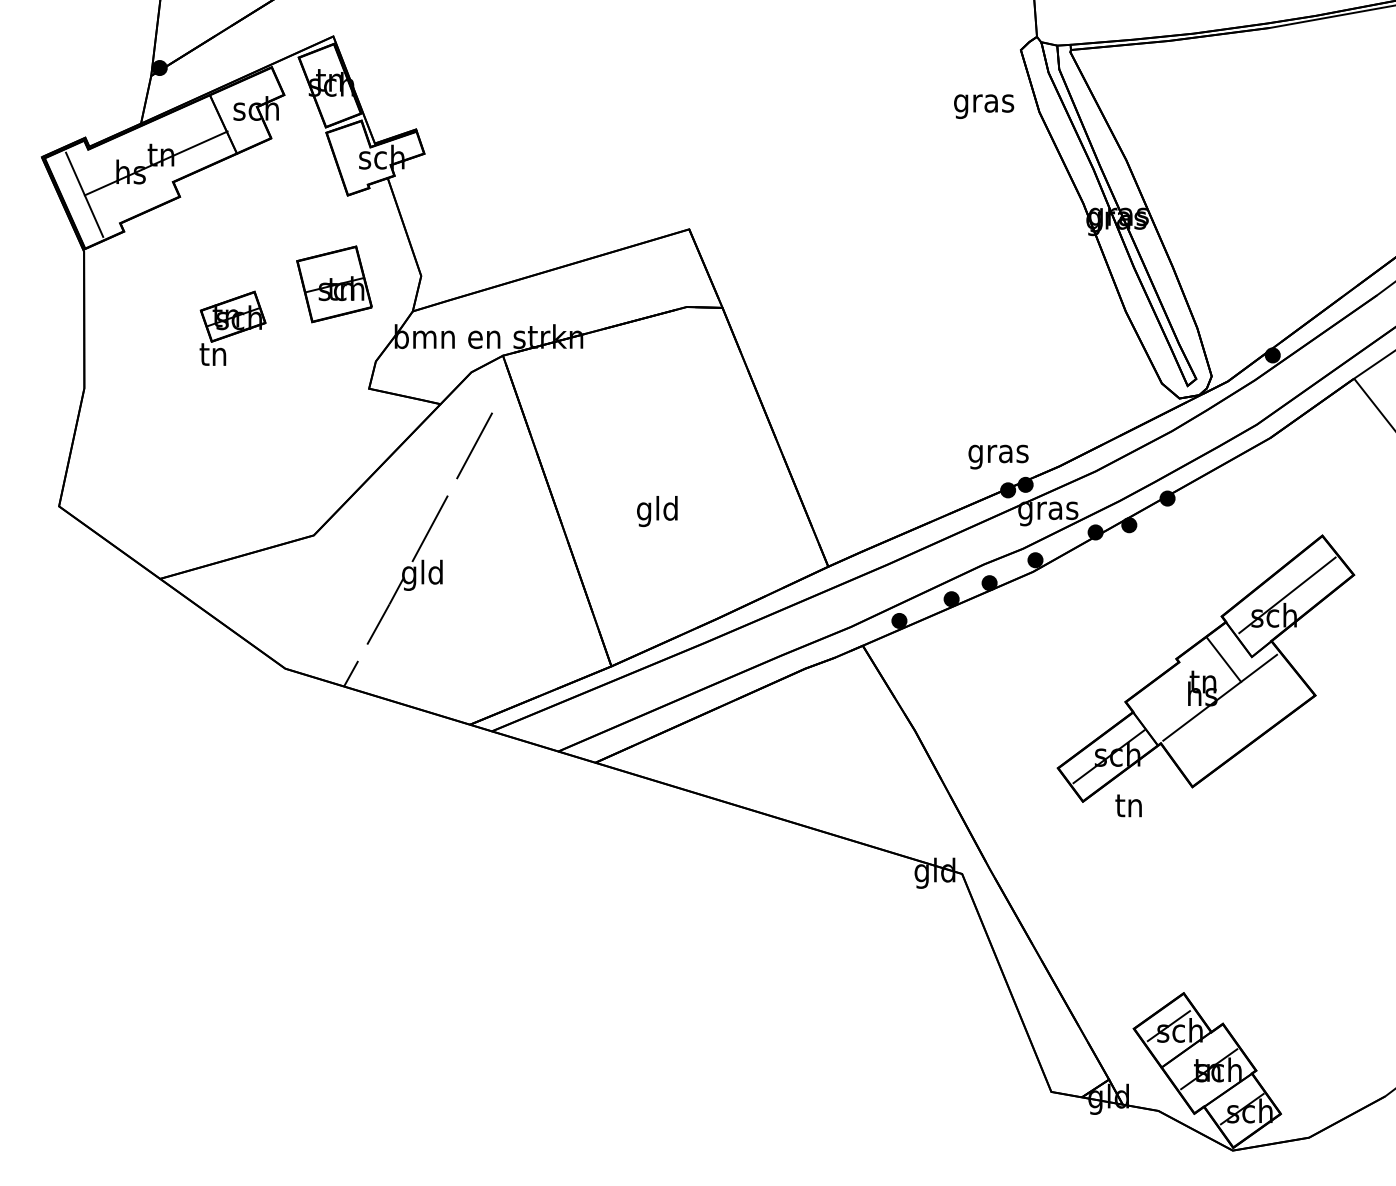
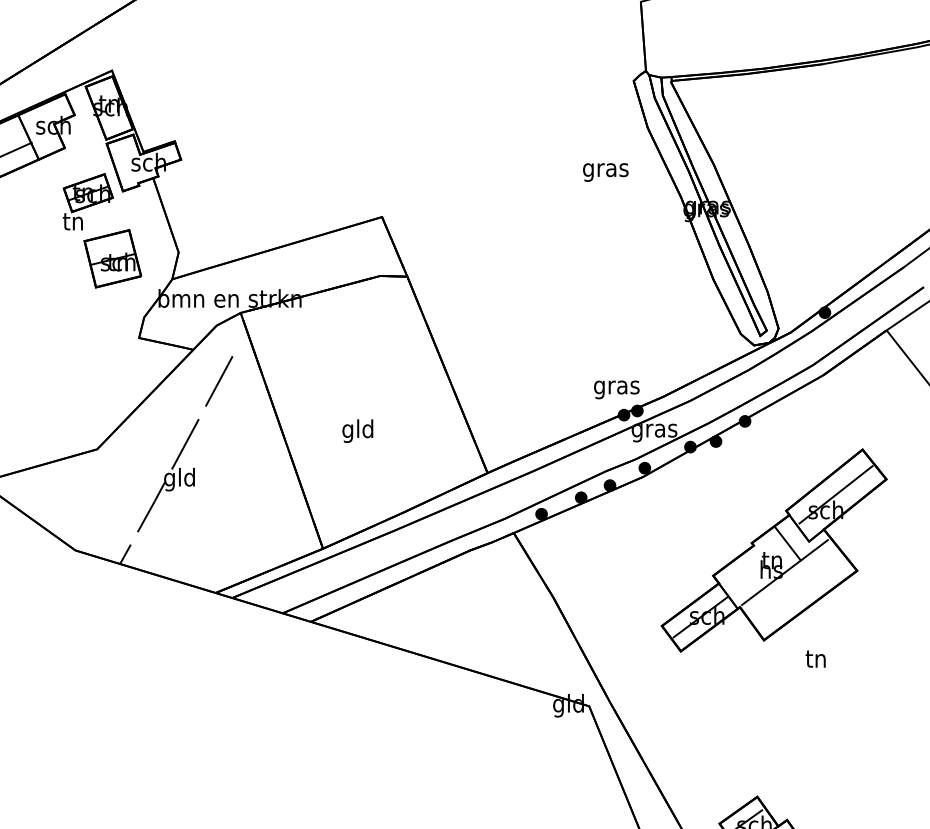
text: (984, 106) -> (606, 172), moved
part: (232, 327) -> (87, 201), moved
text: (1128, 805) -> (815, 658), moved

